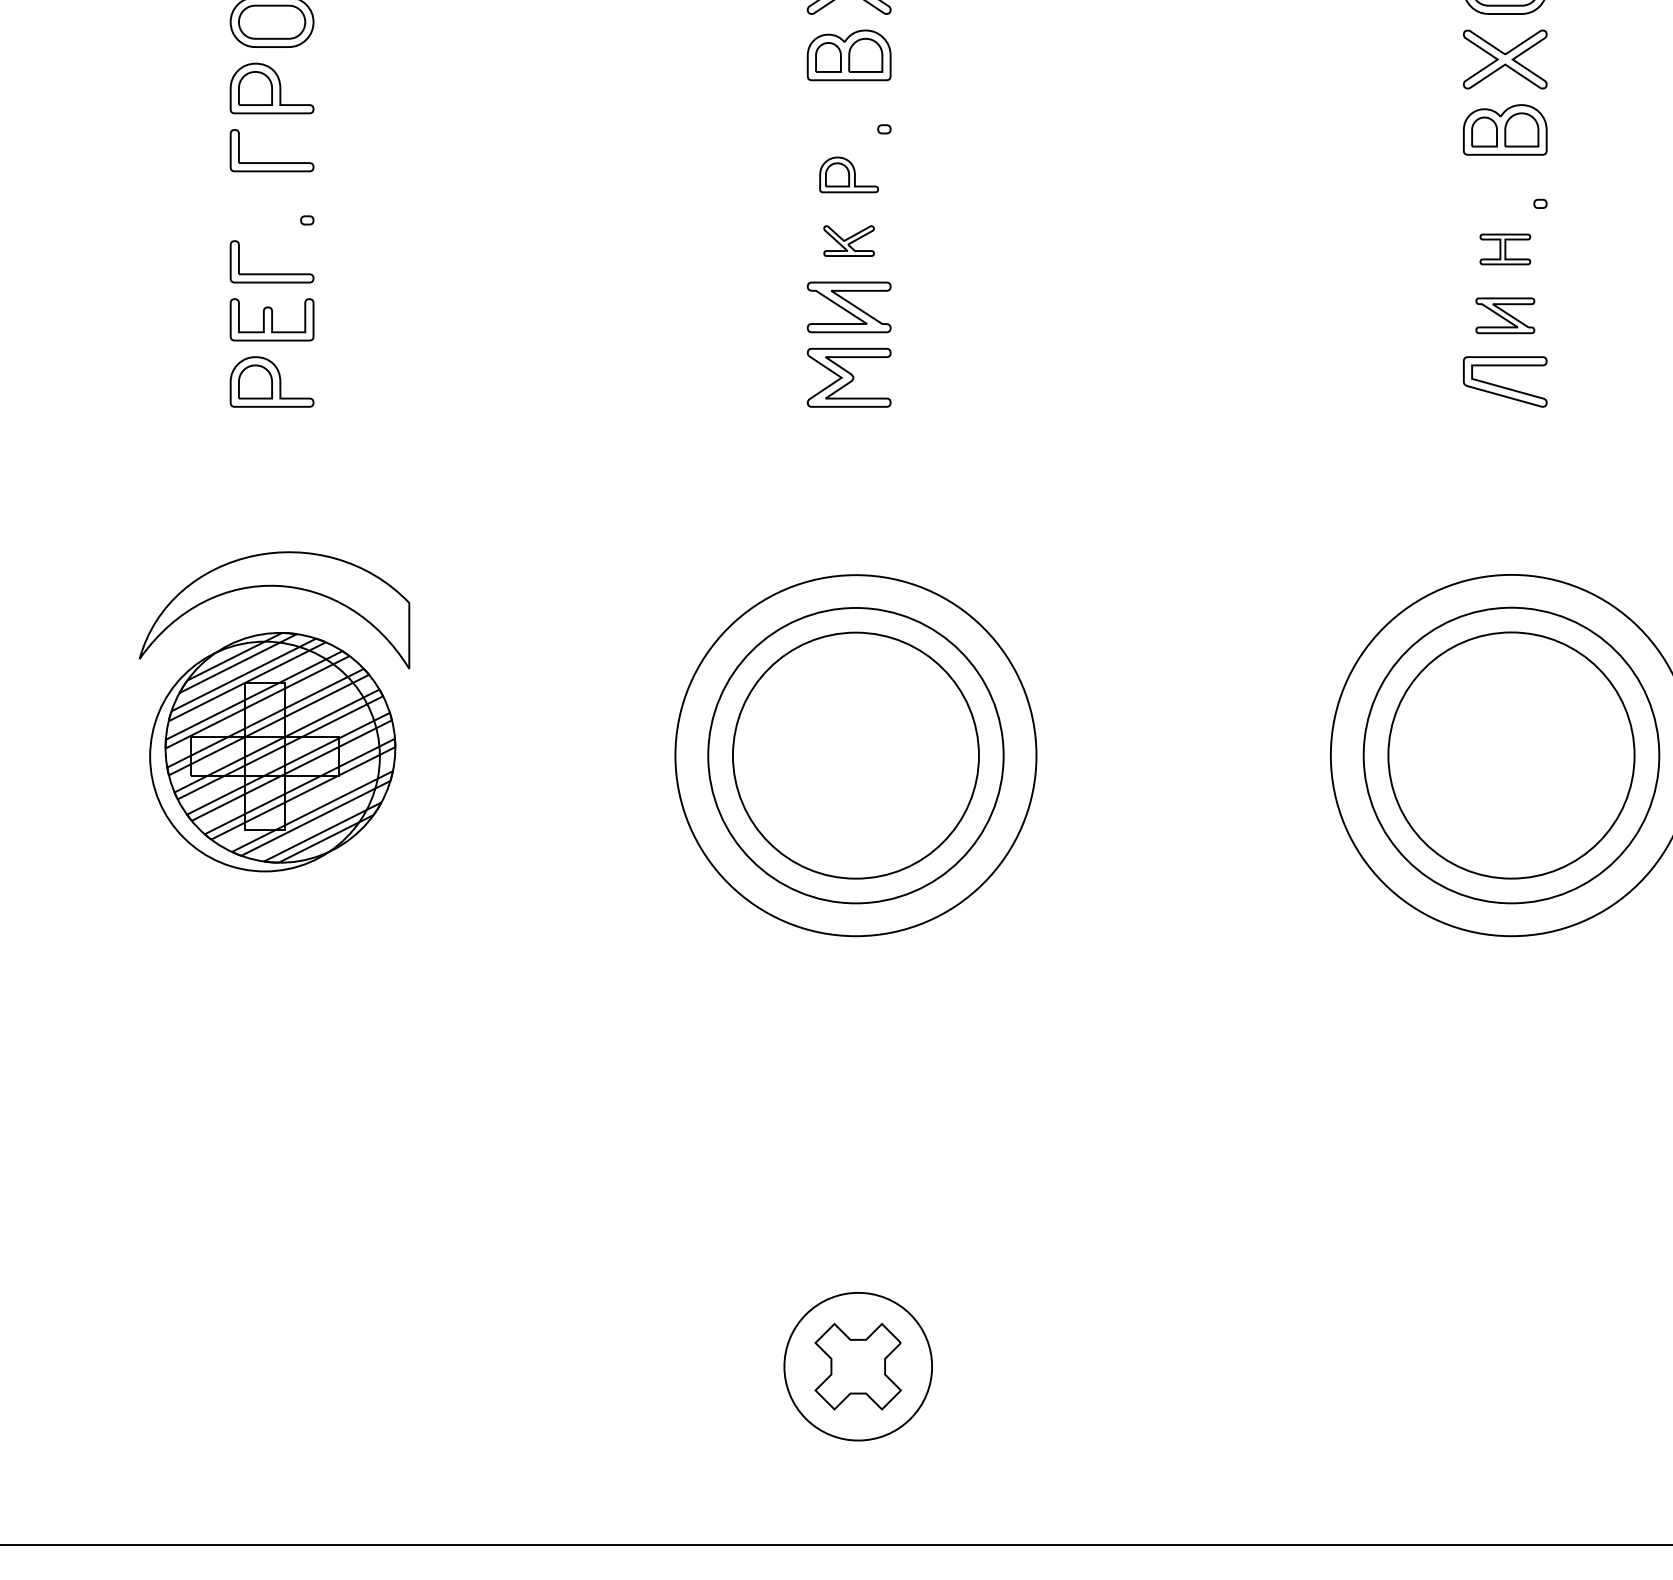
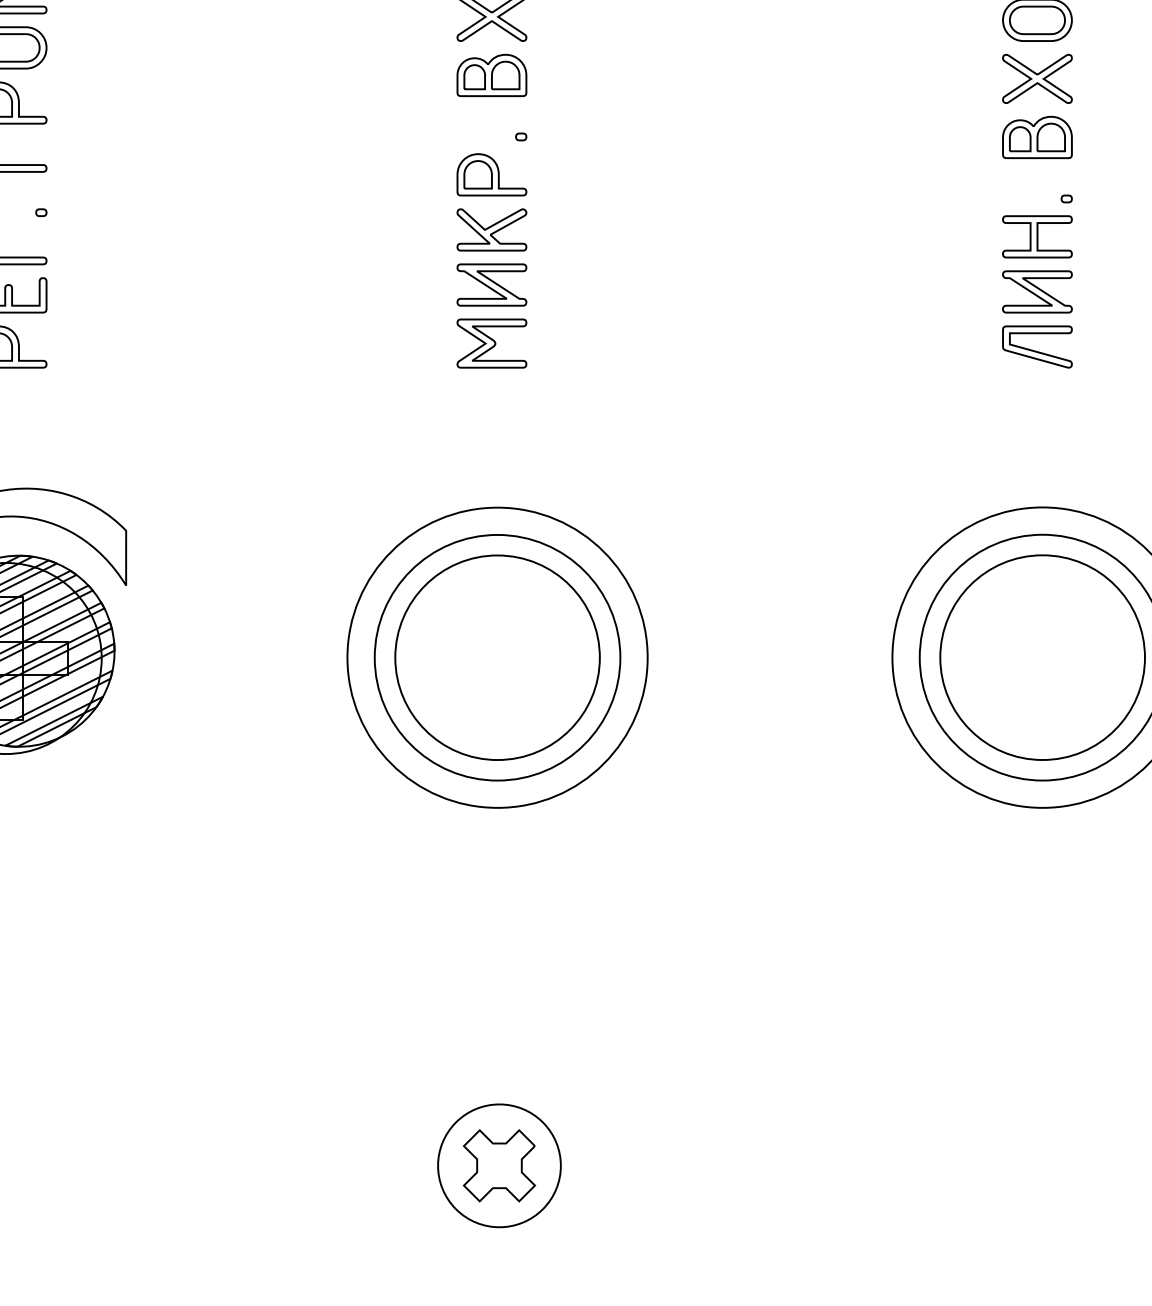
part: (848, 174) -> (491, 174), size x1.43
part: (848, 240) -> (491, 229), size x1.67
part: (1505, 249) -> (1037, 236), size x1.67
part: (1505, 315) -> (1037, 291), size x1.43

